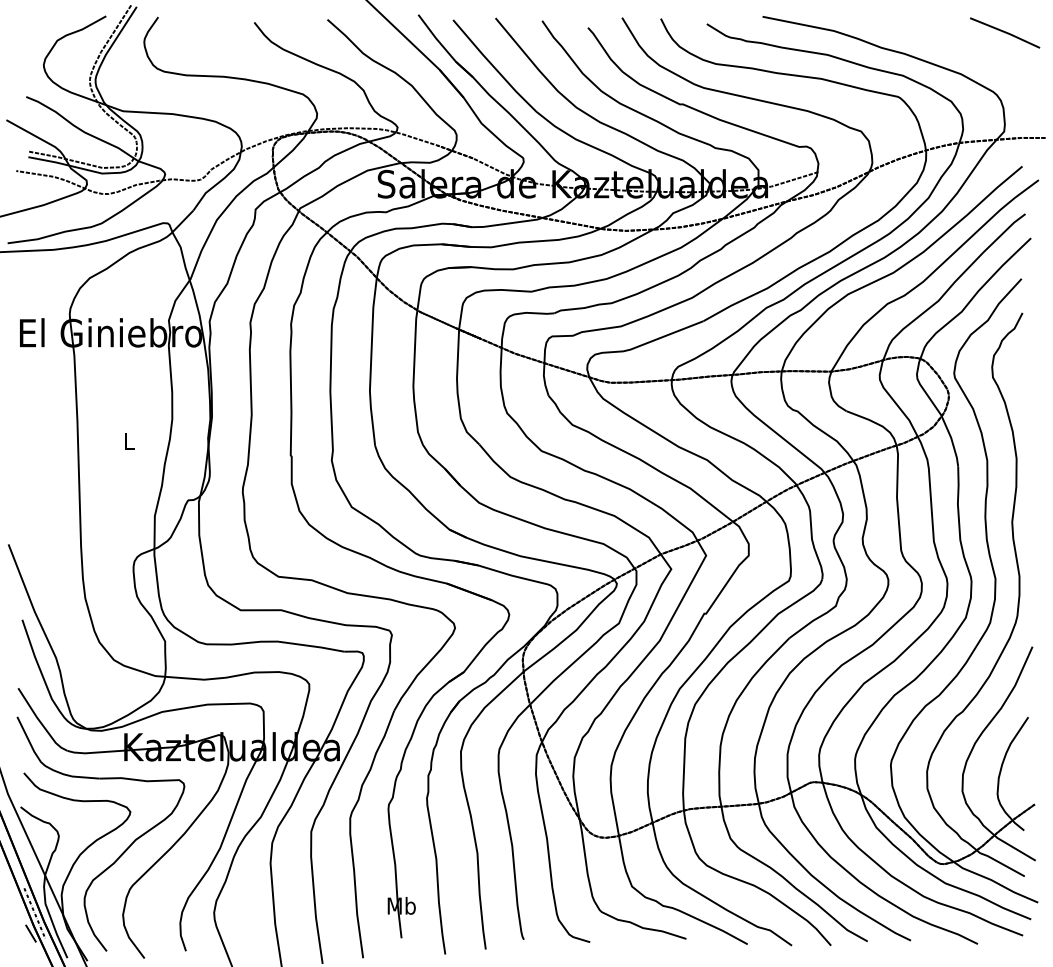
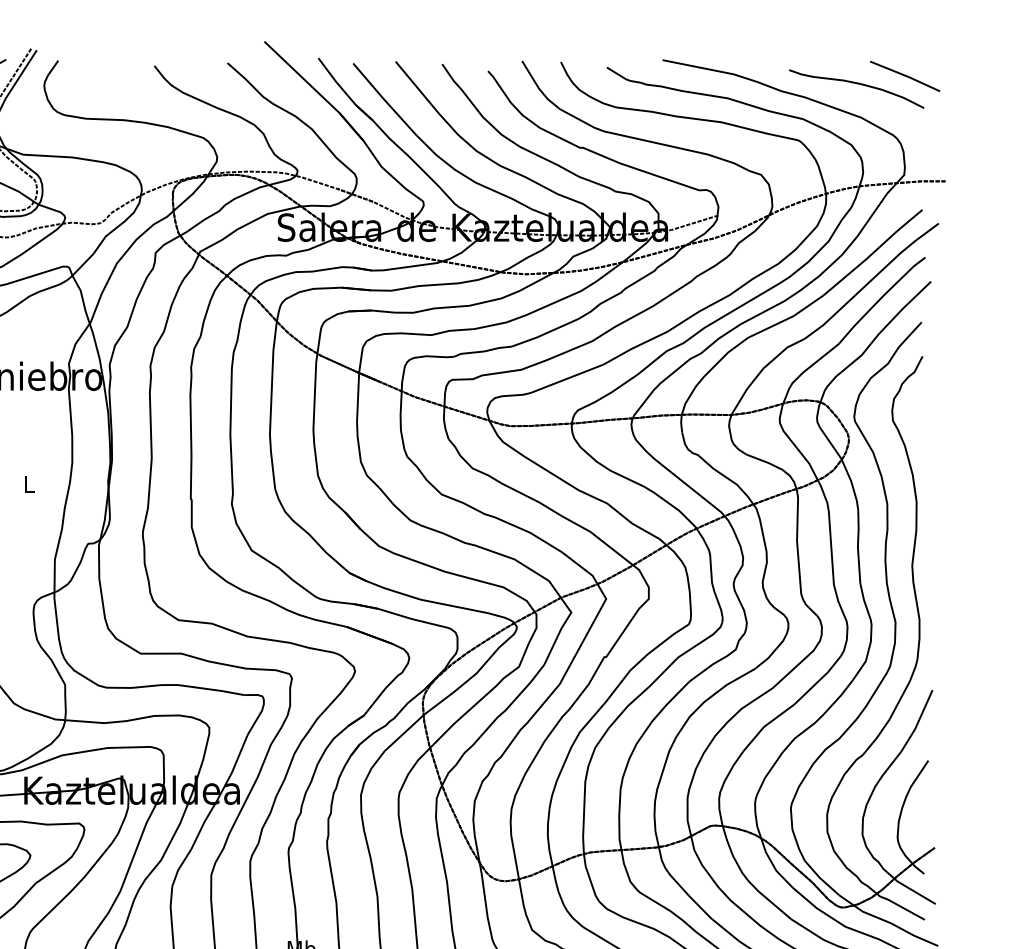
curve: (958, 41) -> (858, 84), added

